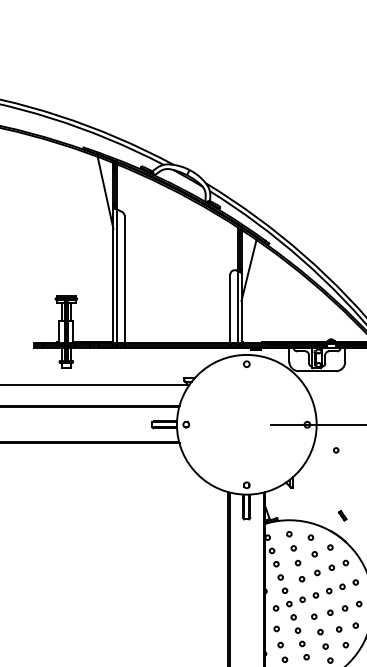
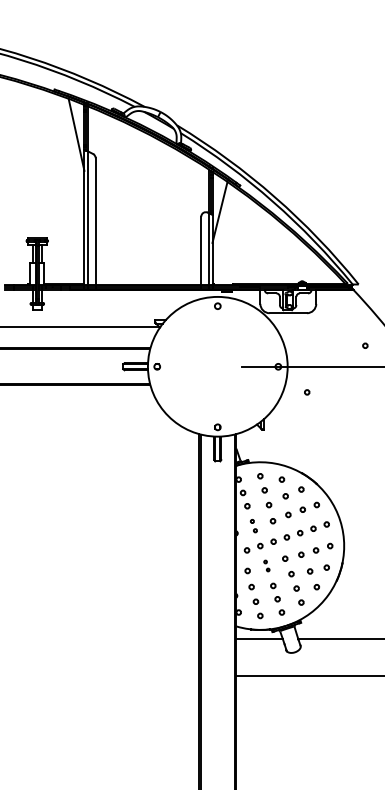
part: (342, 515) -> (313, 457), removed
part: (282, 583) -> (253, 525), size x0.7
part: (295, 623) -> (266, 565), size x0.6

